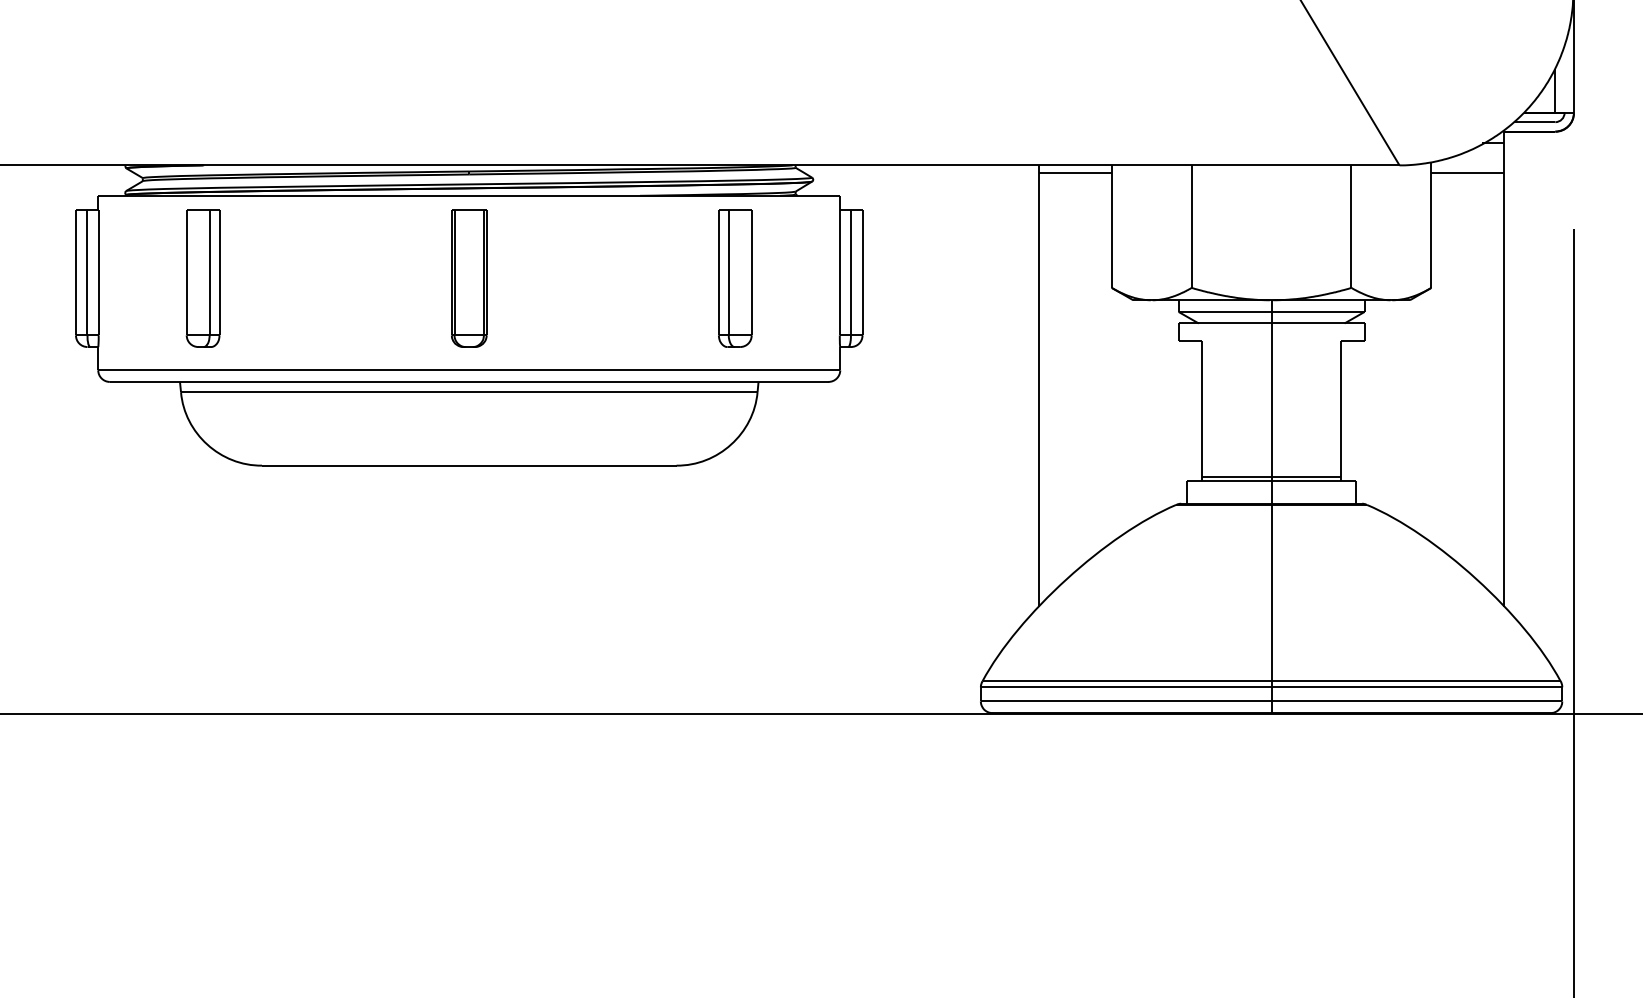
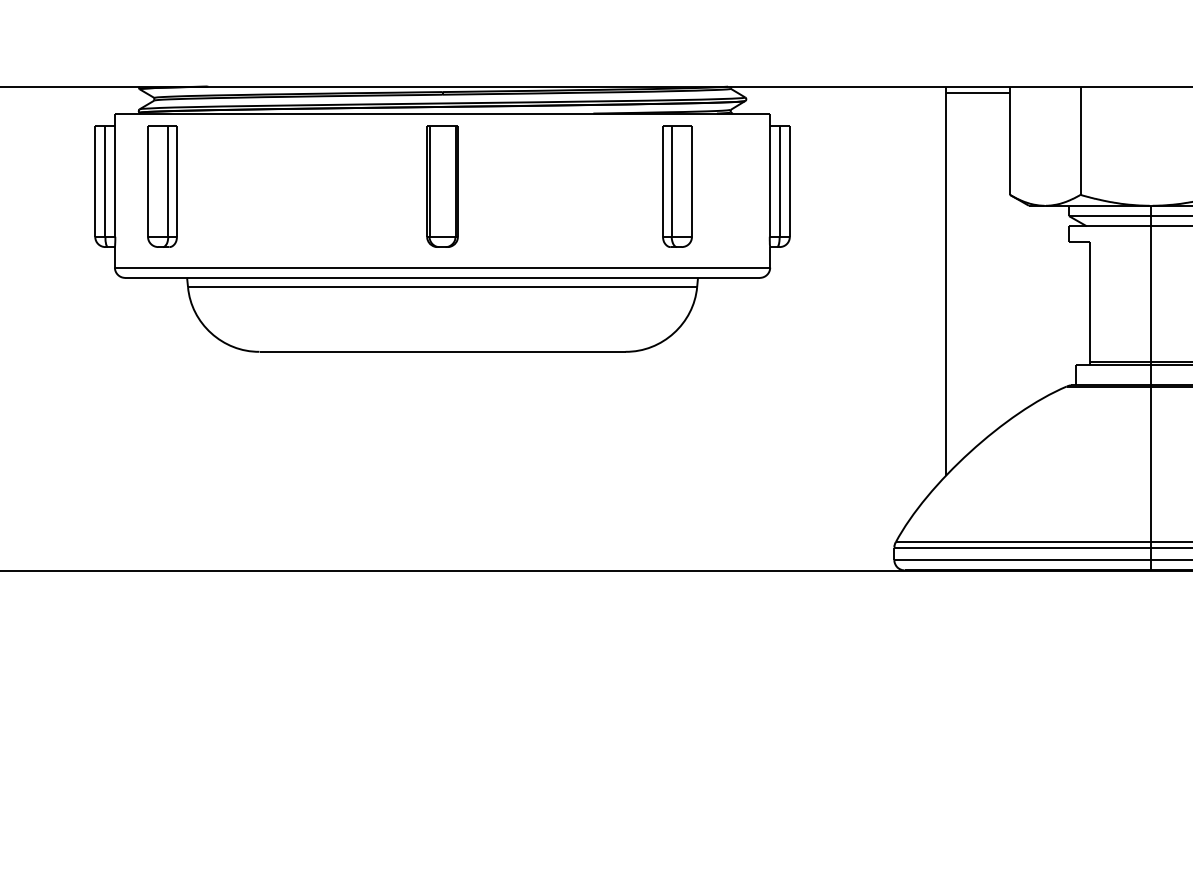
part: (202, 278) -> (161, 186), moved

